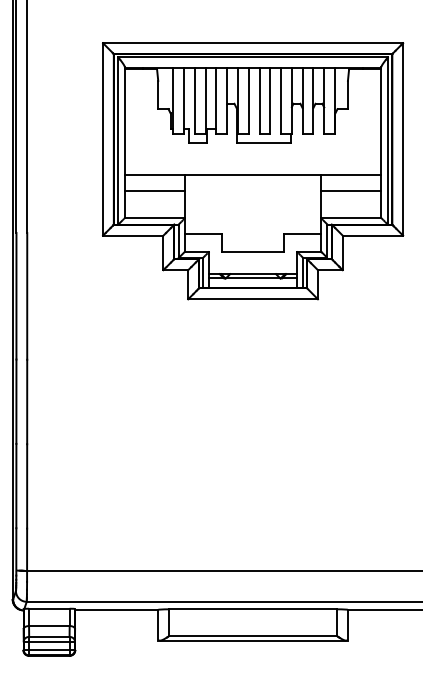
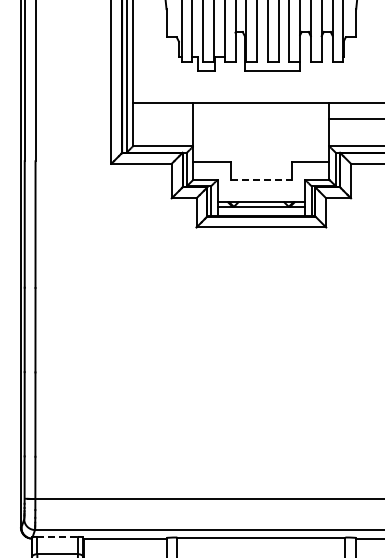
line: (154, 191) -> (162, 119), removed
line: (253, 251) -> (261, 179), solid -> dashed
line: (49, 608) -> (57, 536), solid -> dashed

